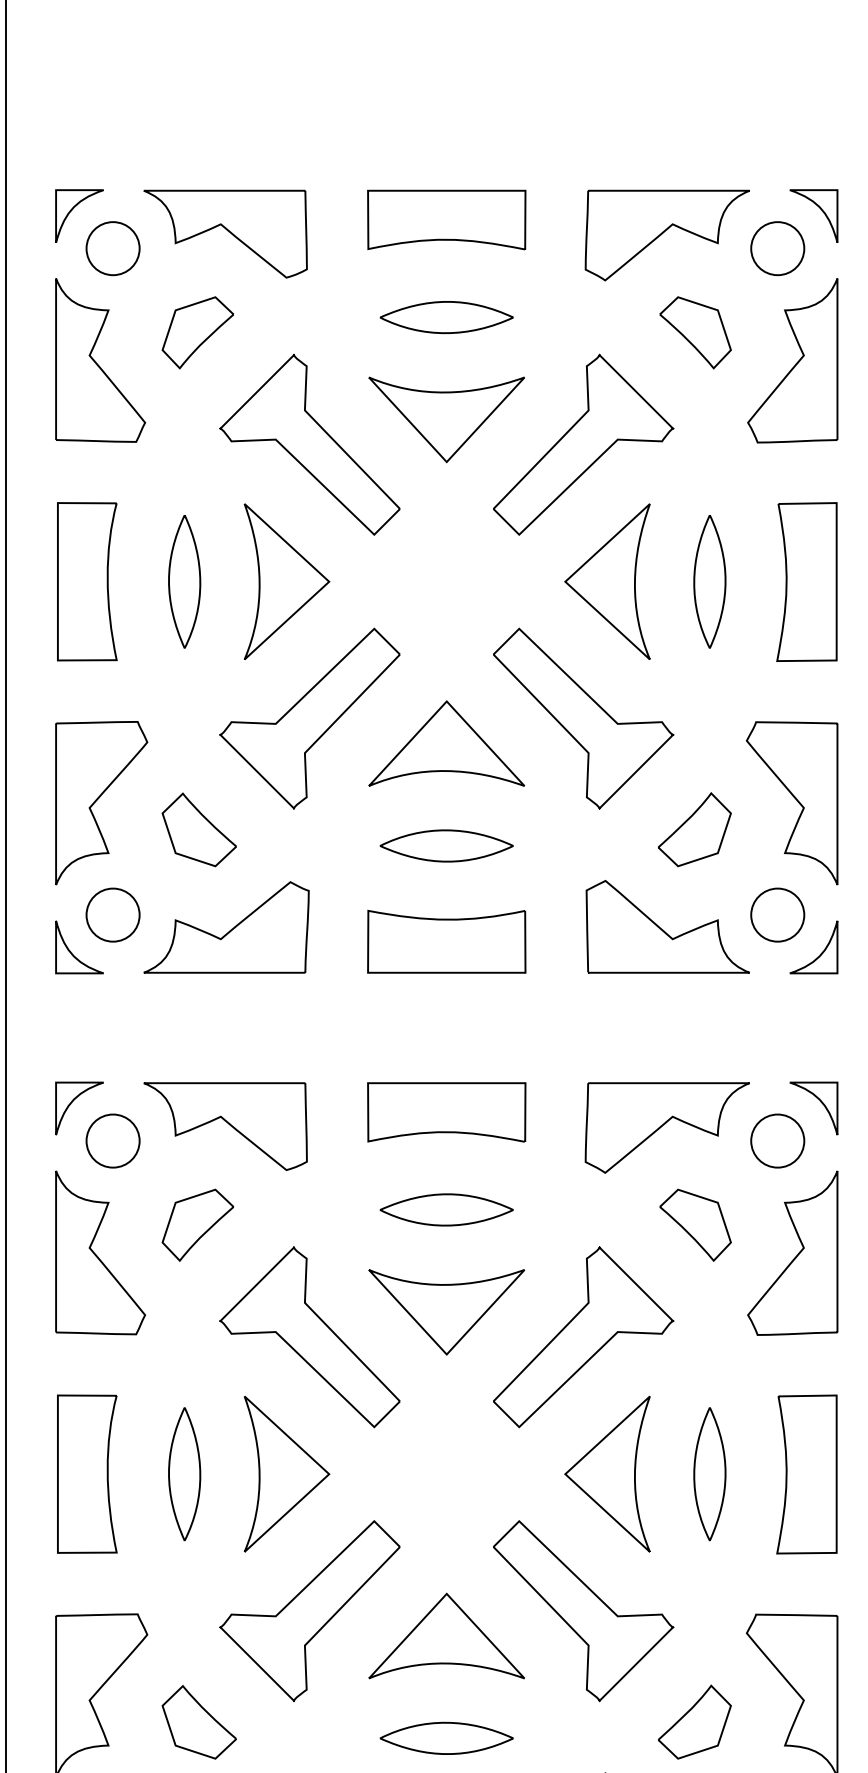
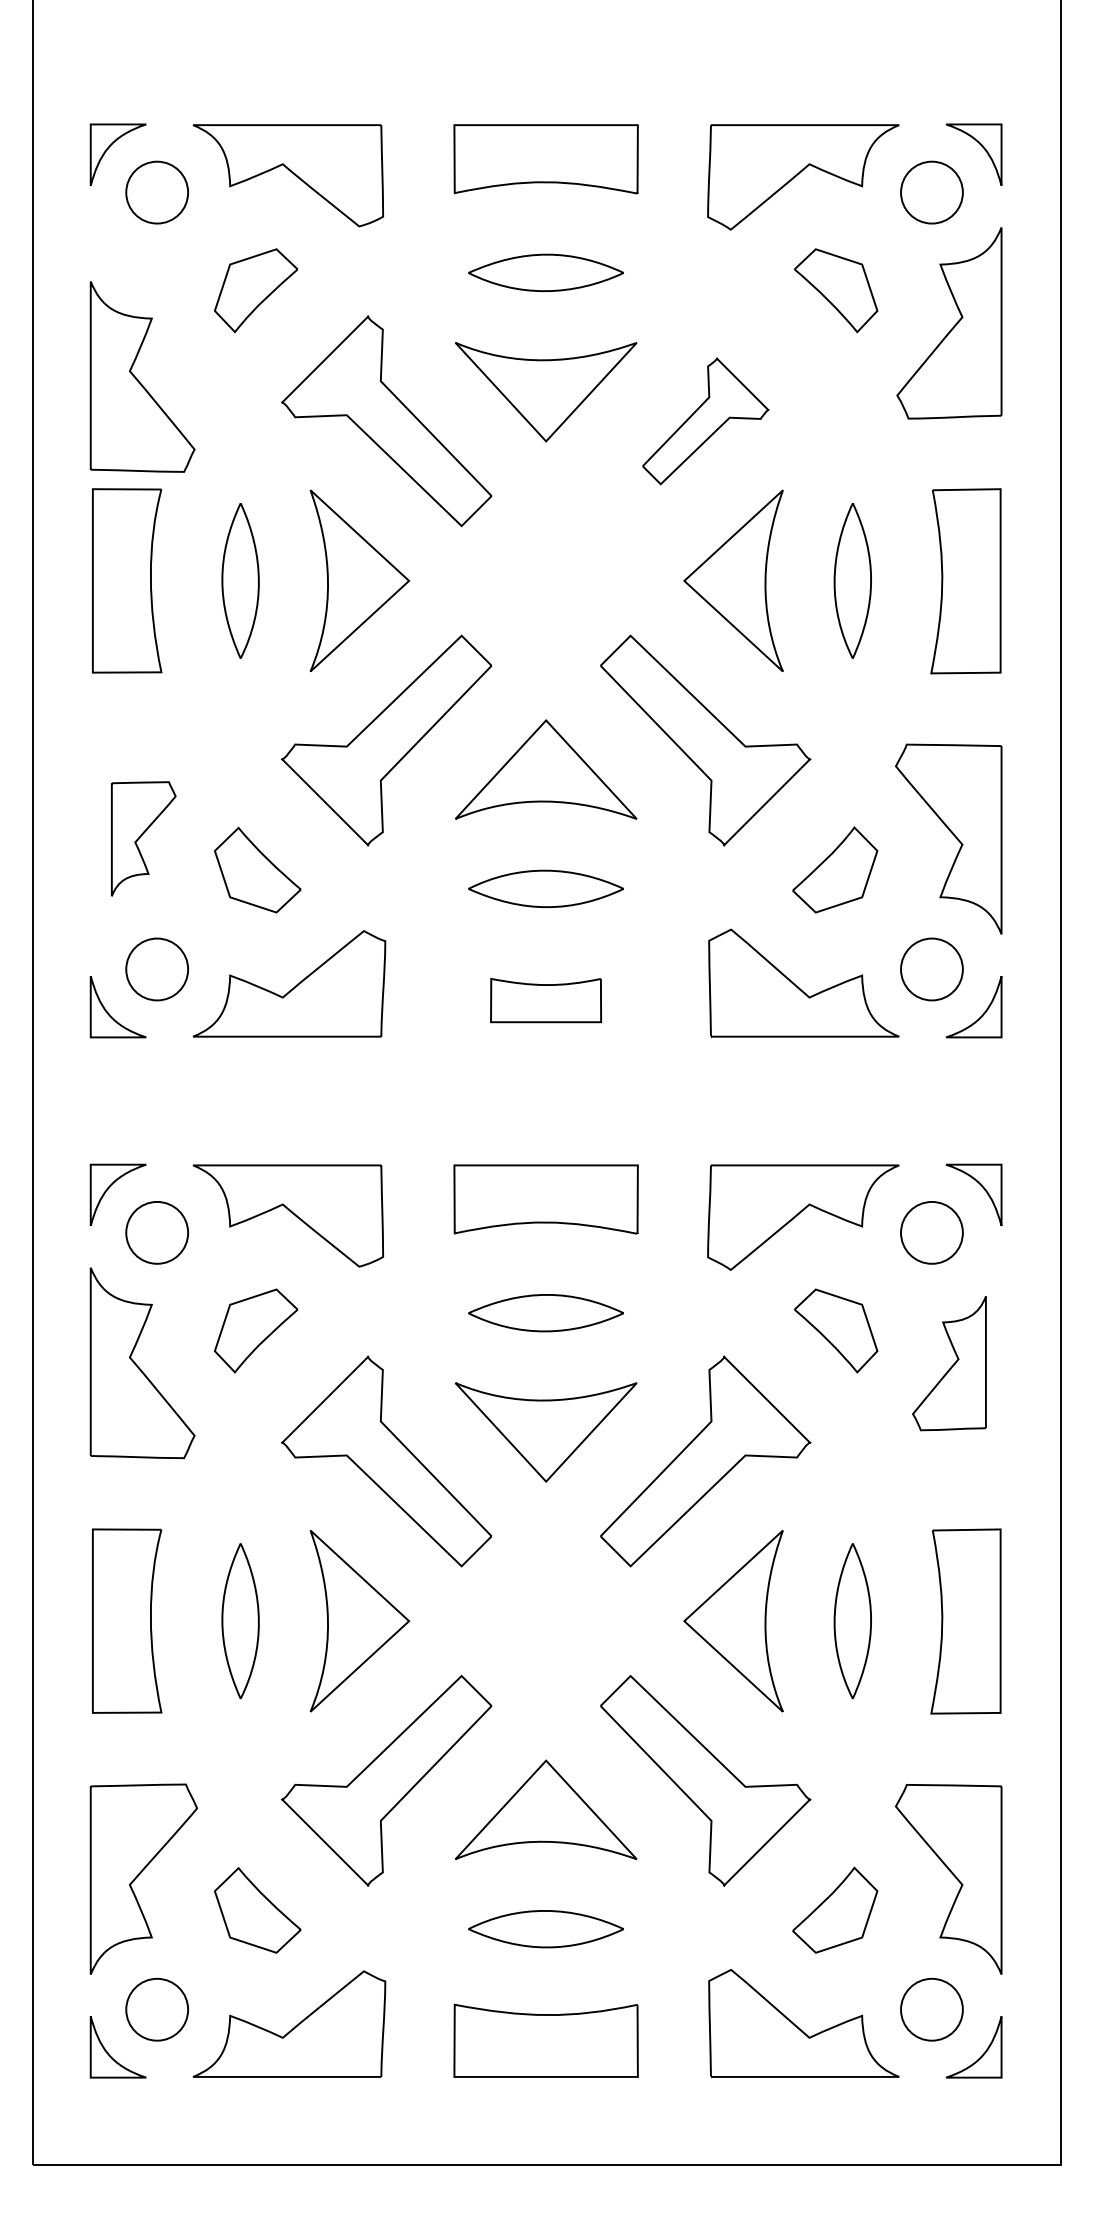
part: (100, 360) -> (142, 376), moved
part: (583, 444) -> (705, 421), size x0.6
part: (101, 802) -> (143, 838), size x0.6
part: (446, 941) -> (545, 1000), size x0.6
part: (792, 1253) -> (949, 1363), size x0.7

